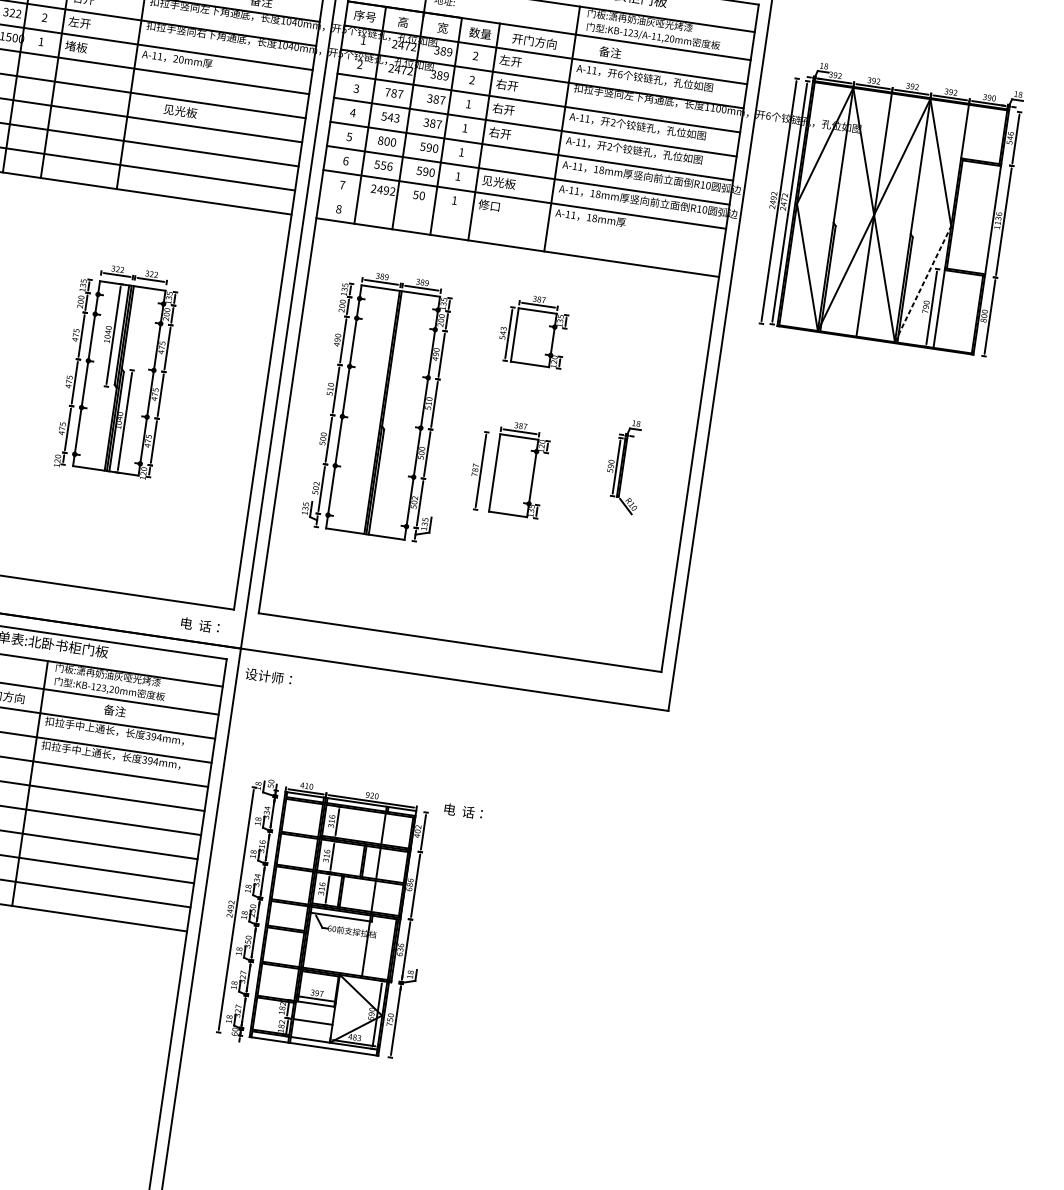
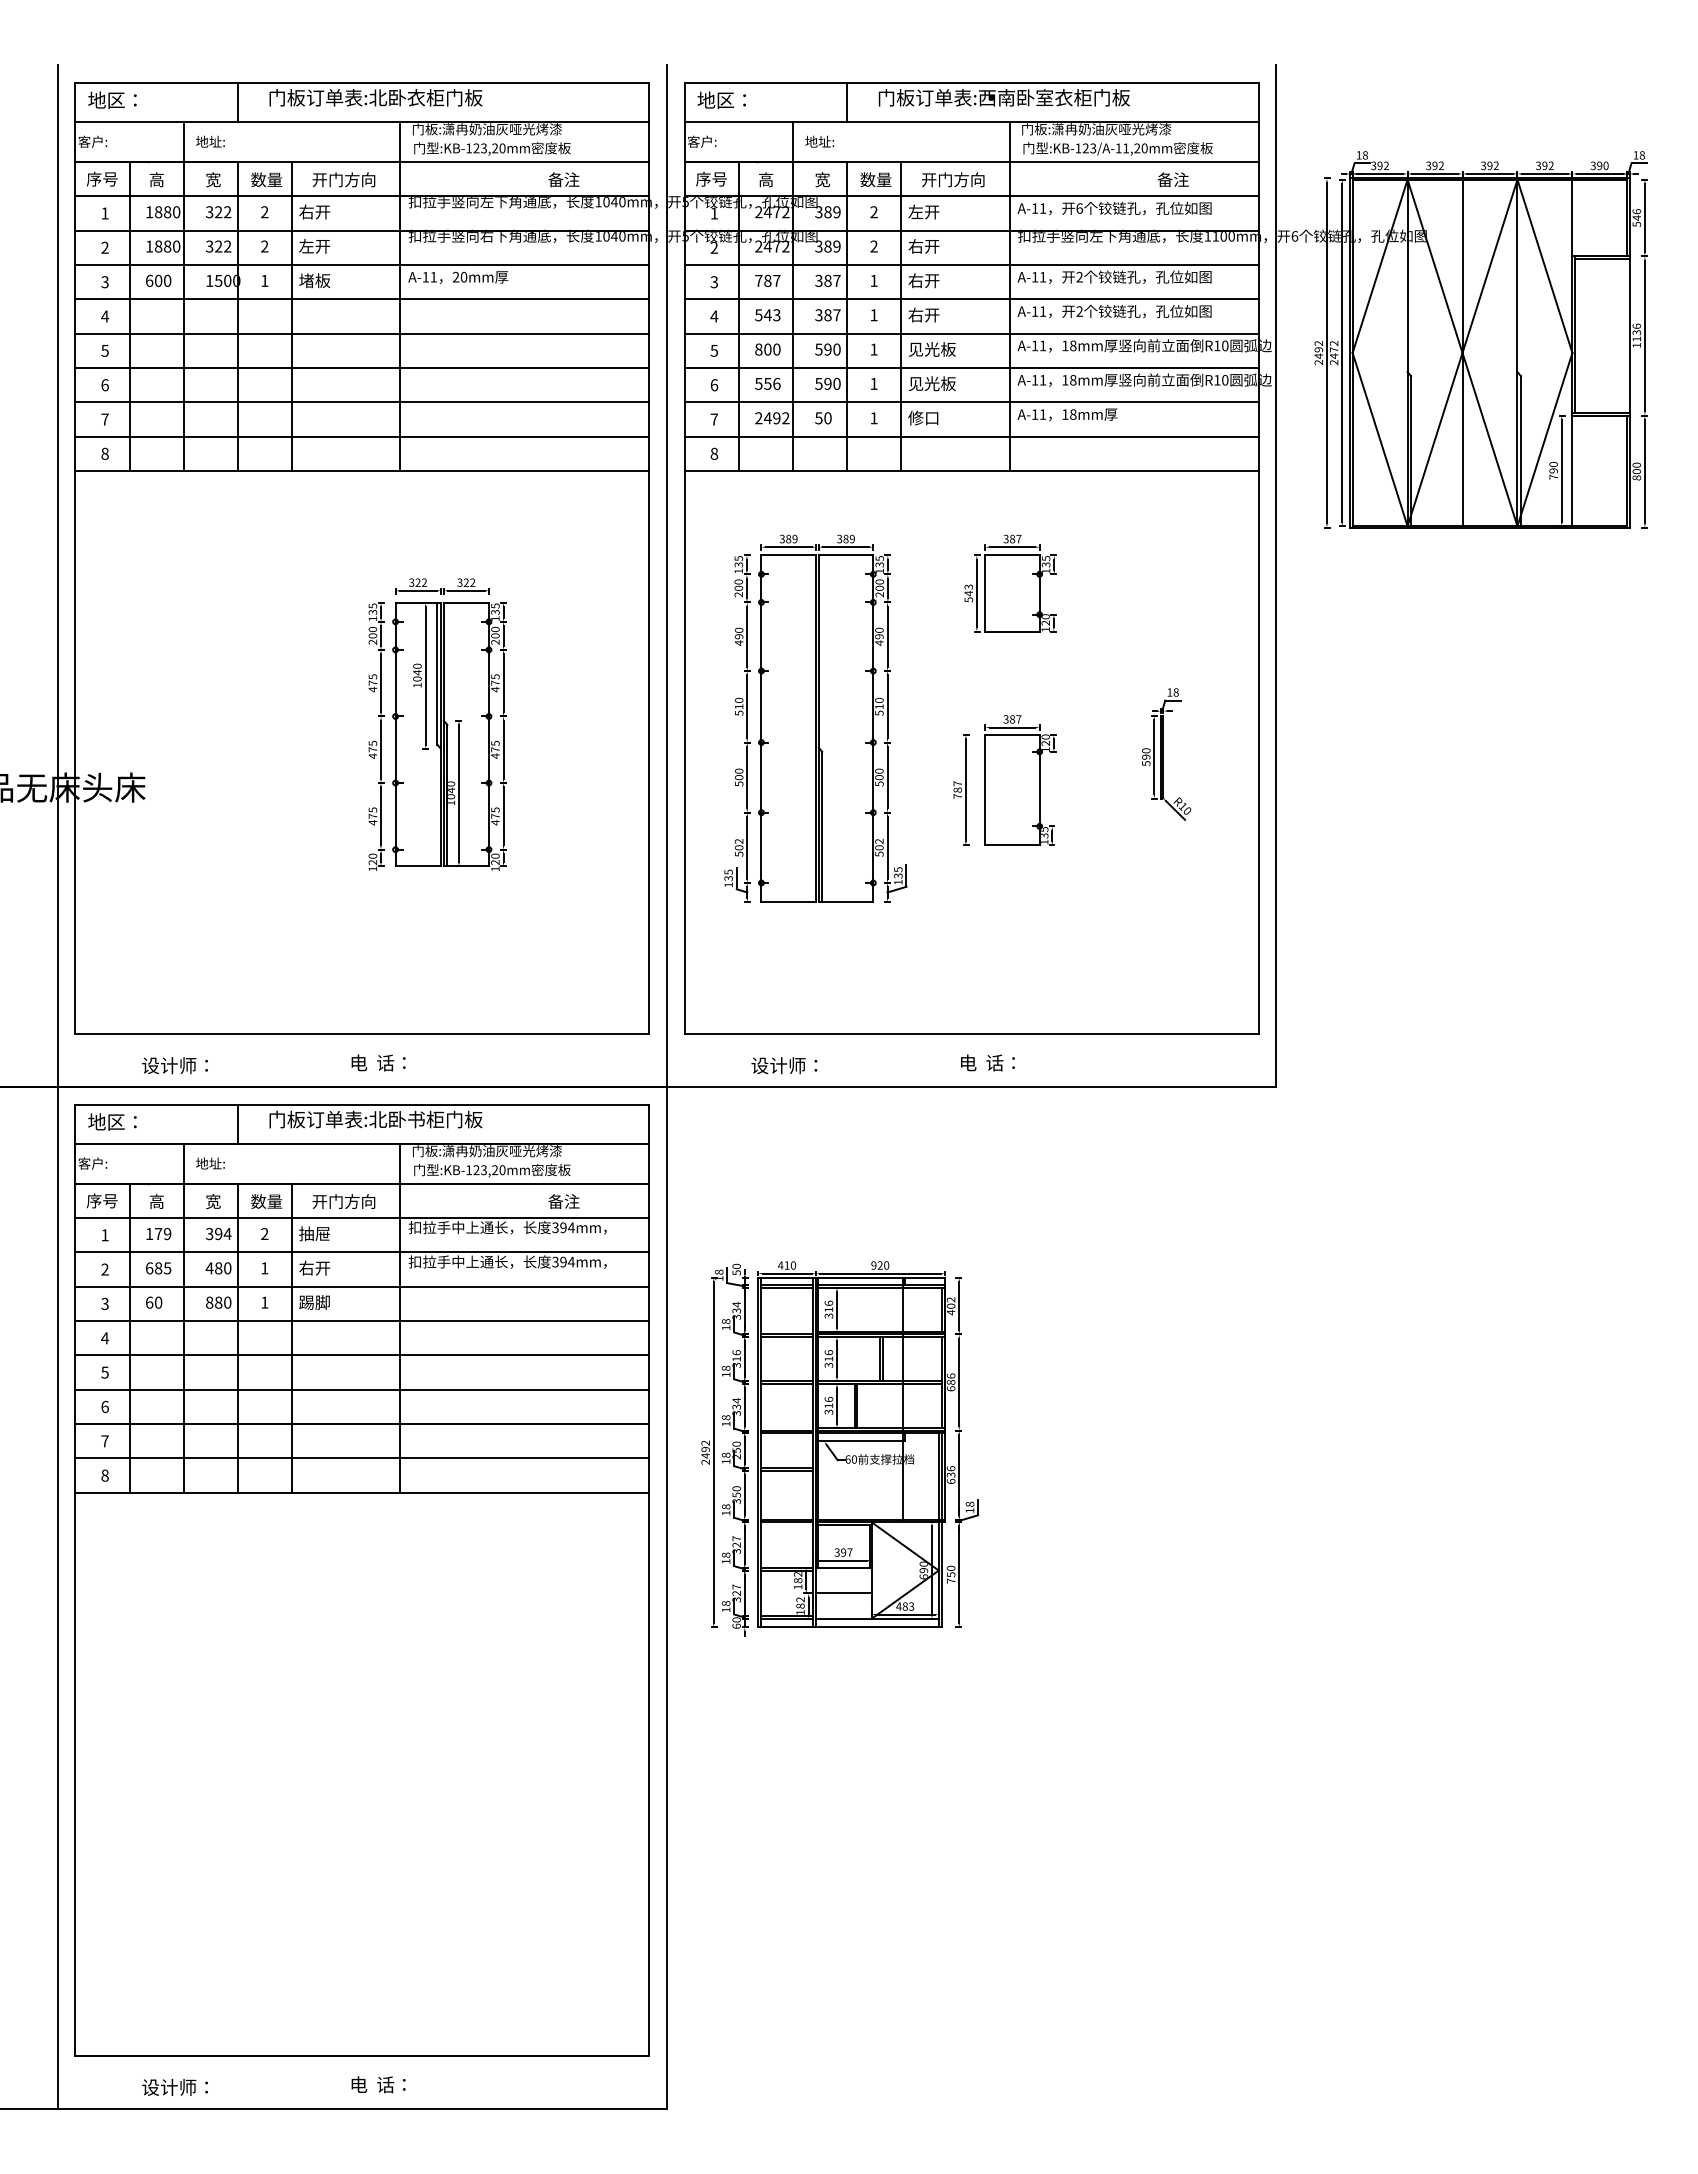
text: (609, 52) -> (1172, 179), moved
text: (180, 111) -> (932, 349), moved
line: (521, 223) -> (971, 436), added
line: (922, 284) -> (1544, 439), dashed -> solid
text: (200, 625) -> (378, 1062), moved
text: (268, 676) -> (784, 1065), moved
text: (114, 710) -> (563, 1201), moved
text: (463, 811) -> (987, 1062), moved

